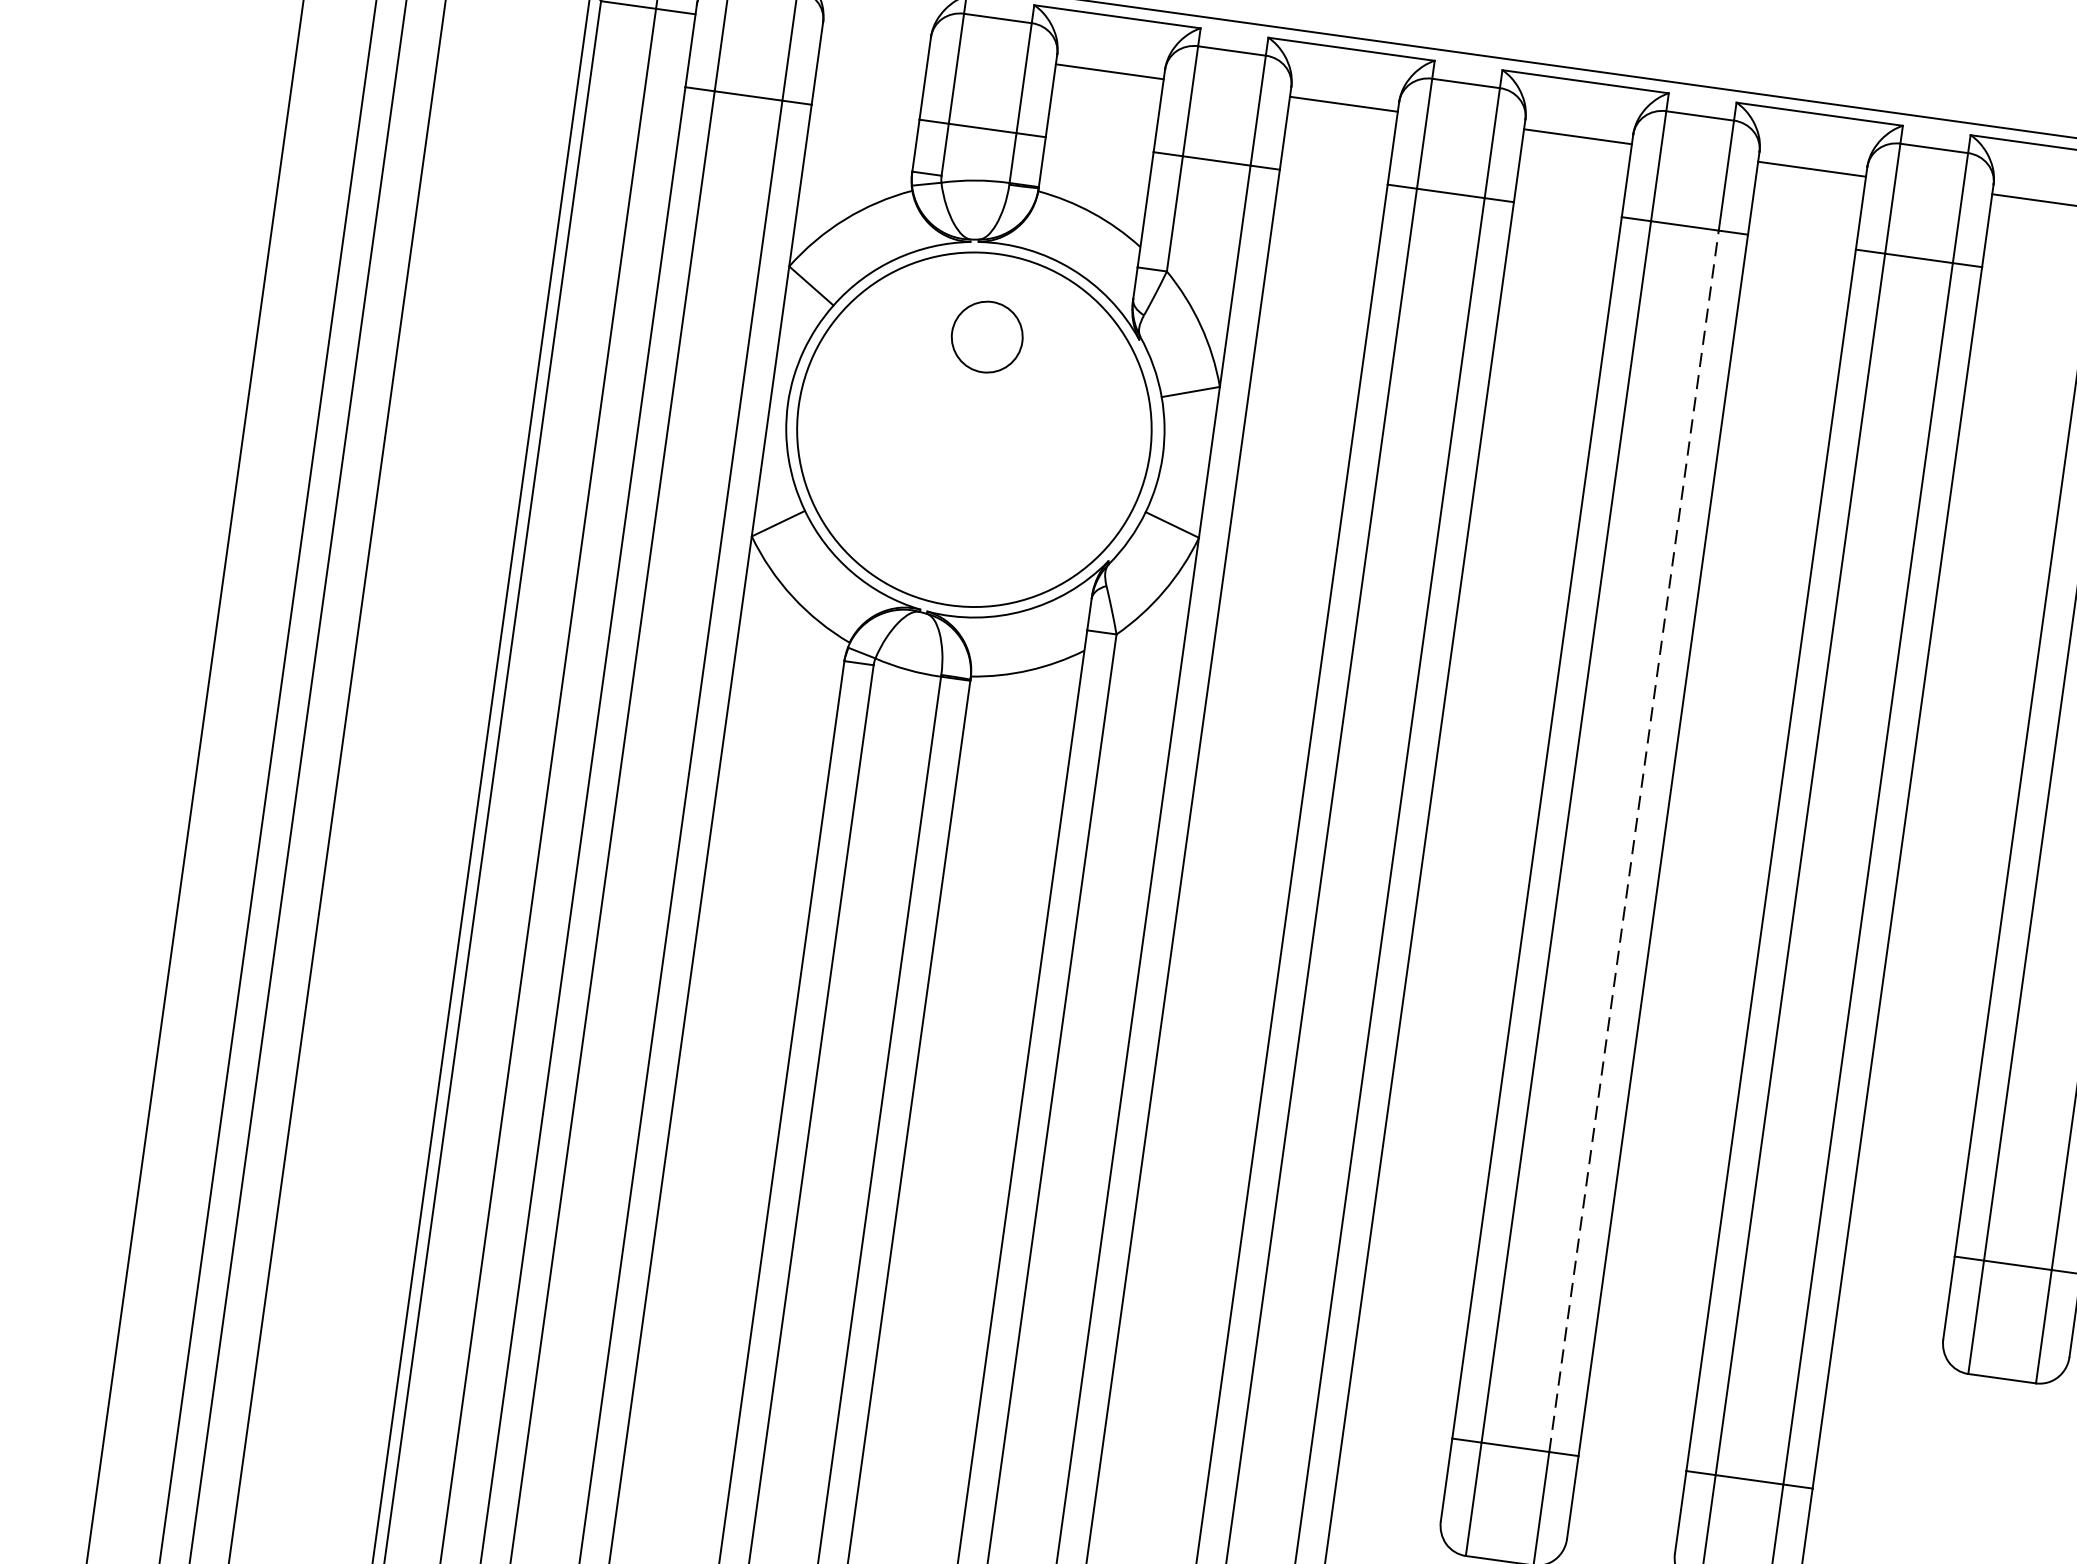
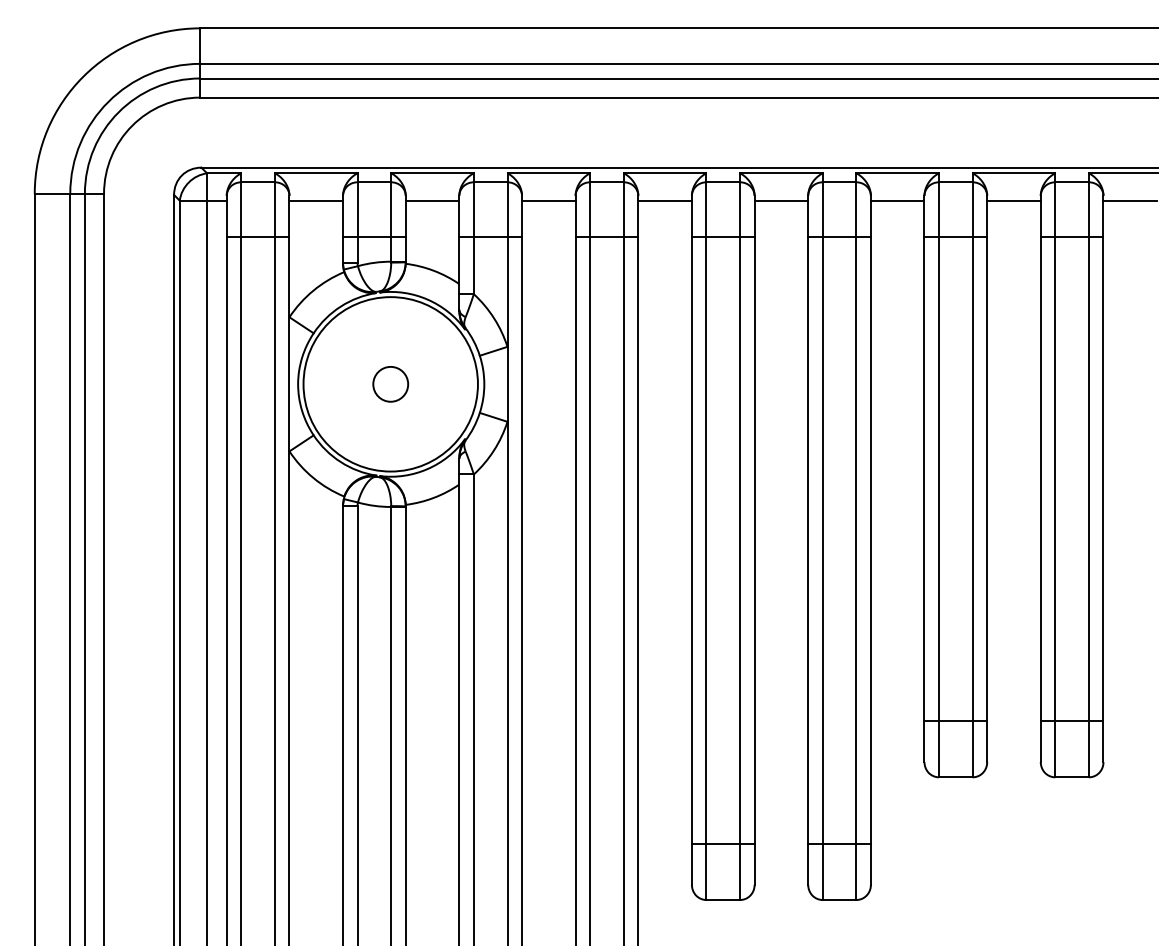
line: (876, 38) -> (316, 200), added
circle: (986, 337) -> (390, 384), moved
line: (1635, 839) -> (740, 539), dashed -> solid

